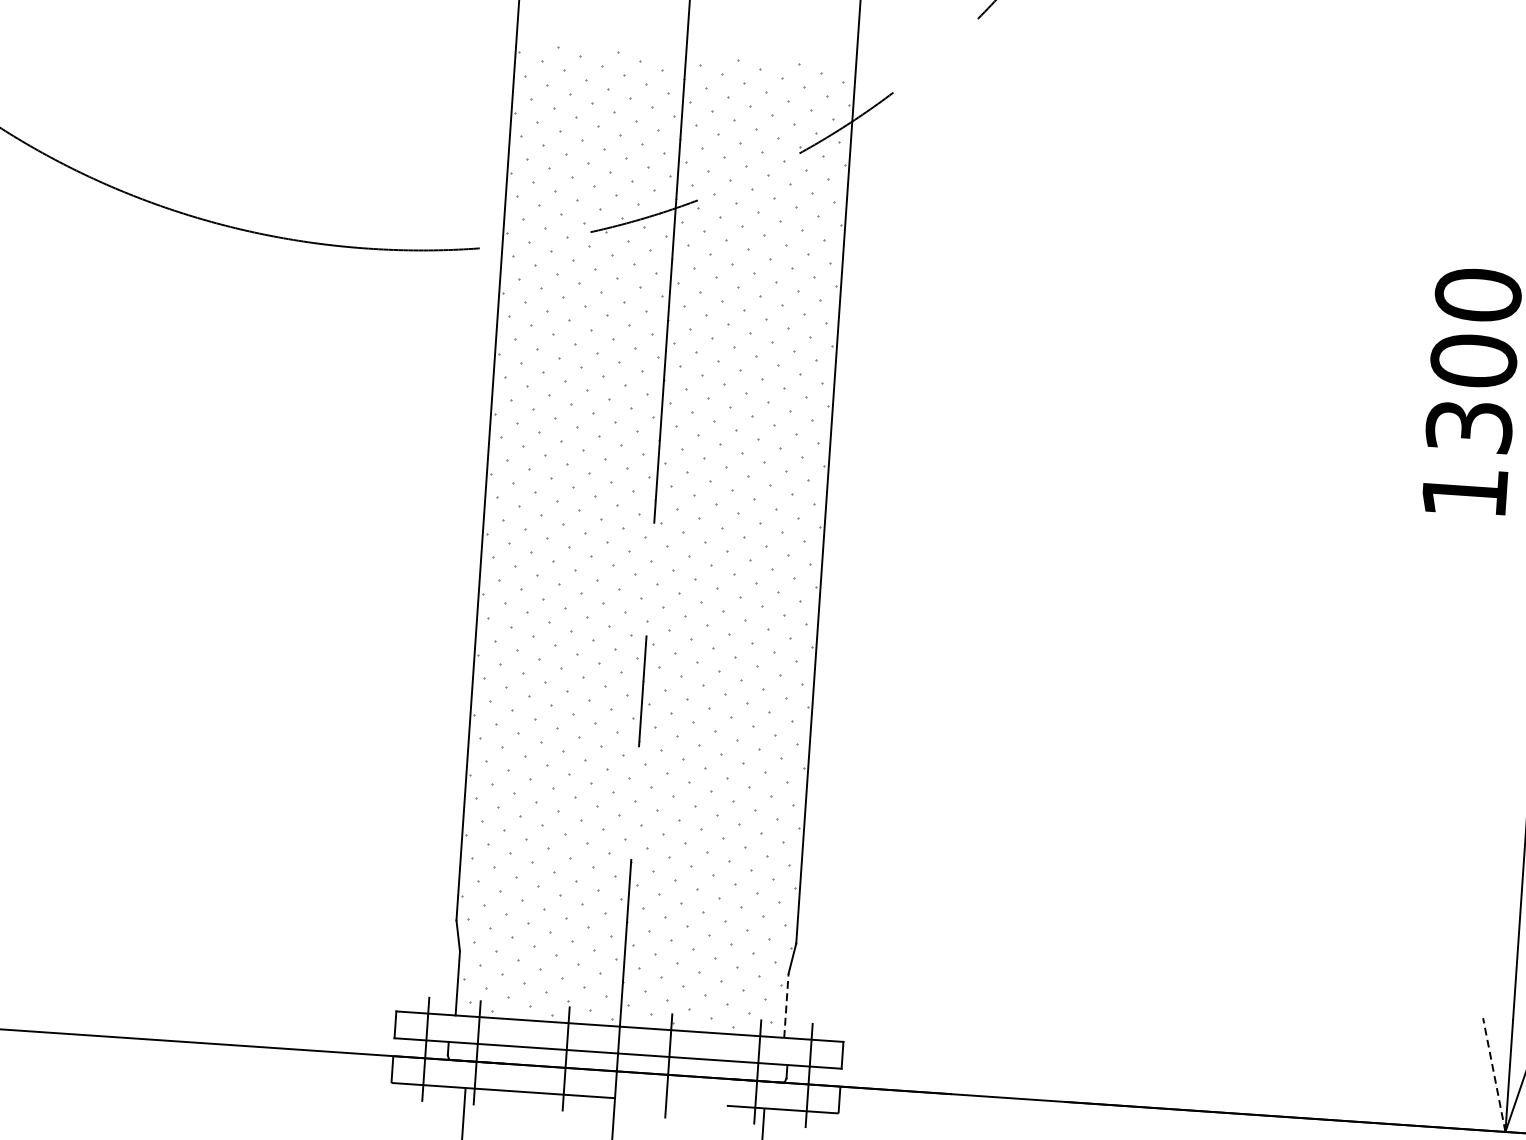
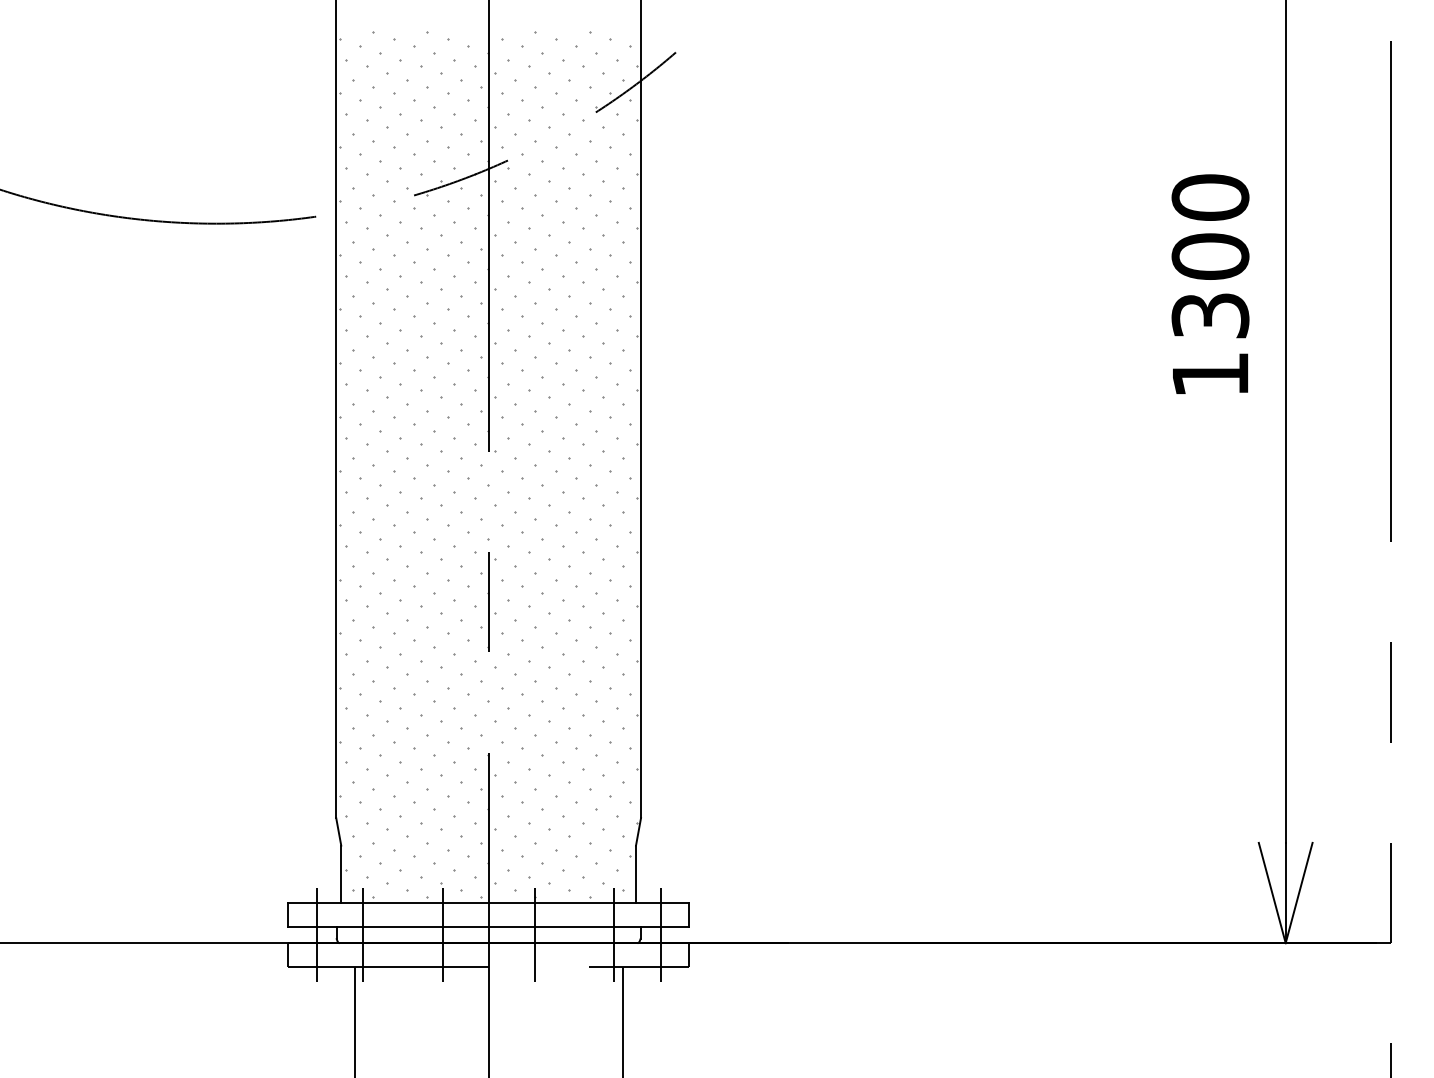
line: (786, 1006) -> (636, 874), dashed -> solid
line: (1494, 1075) -> (1272, 893), dashed -> solid

